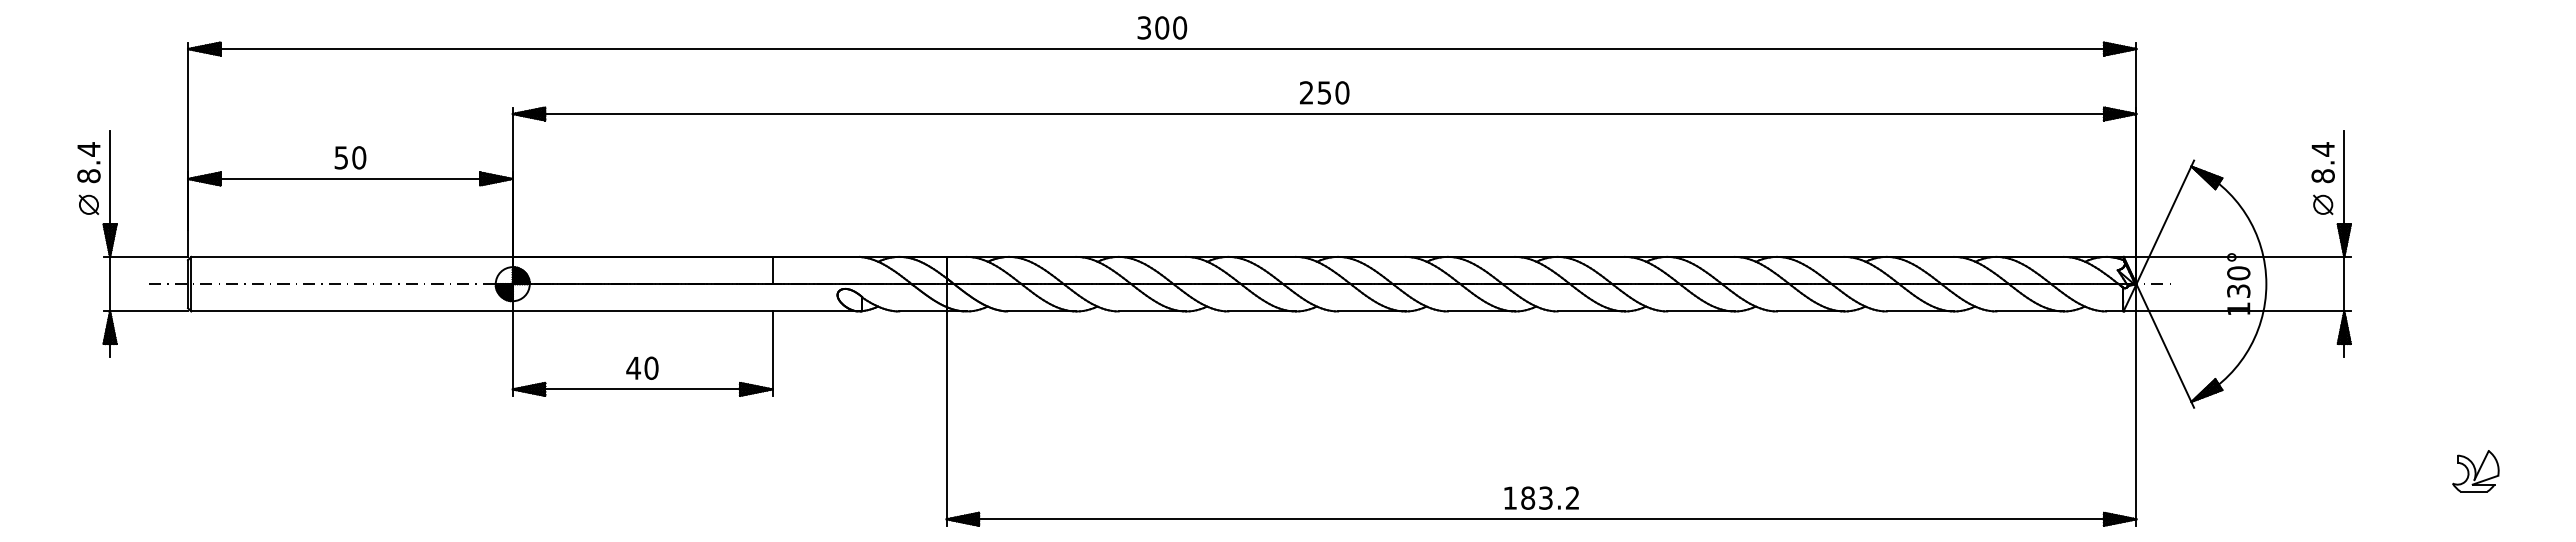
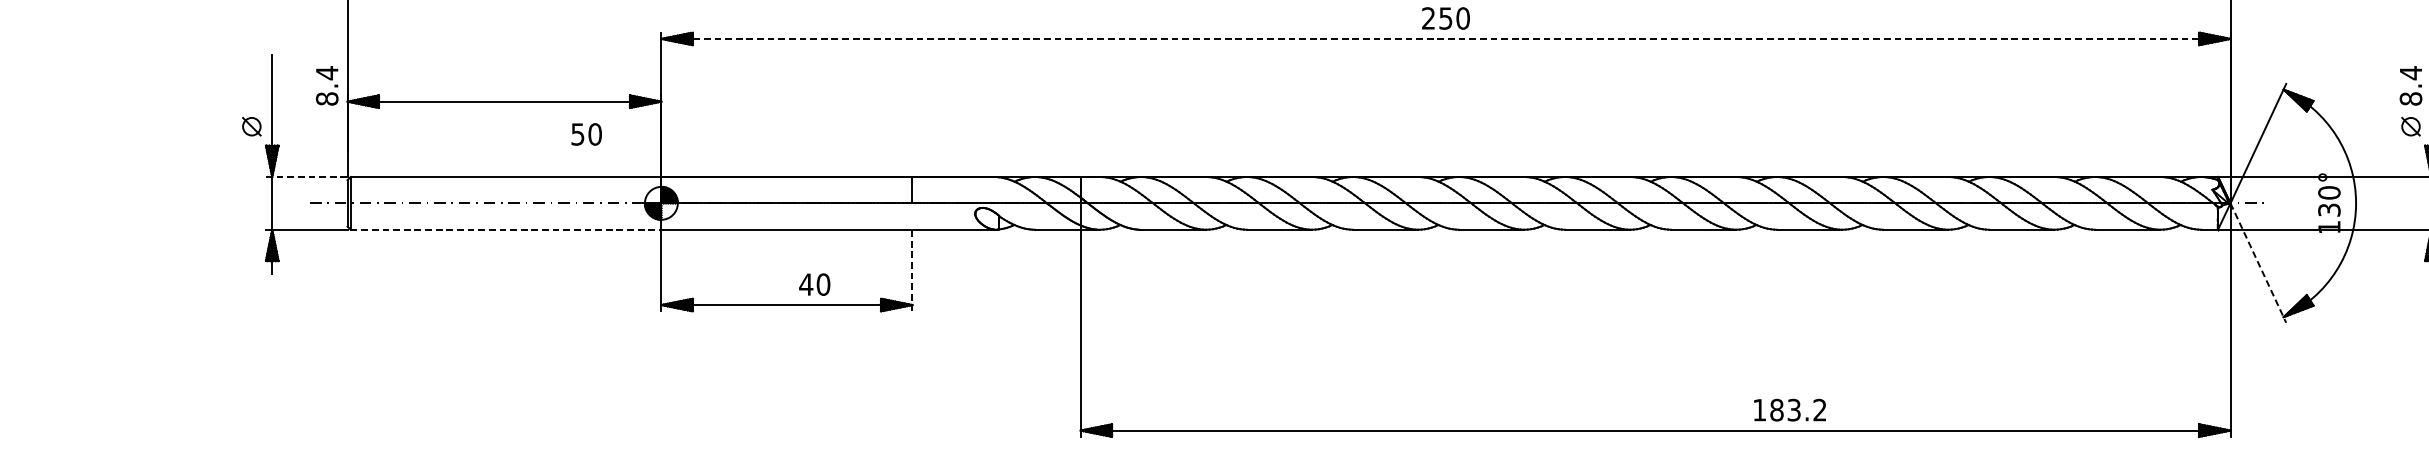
line: (1324, 114) -> (1445, 39), solid -> dashed
text: (350, 157) -> (586, 134), moved
text: (88, 162) -> (326, 85), moved
line: (146, 256) -> (307, 176), solid -> dashed
line: (352, 311) -> (506, 229), solid -> dashed
line: (2165, 346) -> (2258, 263), solid -> dashed
line: (772, 353) -> (912, 270), solid -> dashed
text: (642, 367) -> (814, 283), moved
text: (1541, 497) -> (1789, 409), moved

